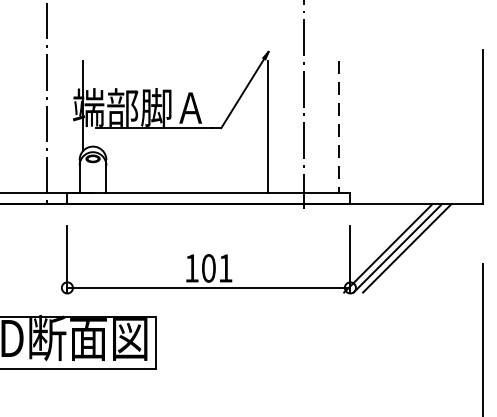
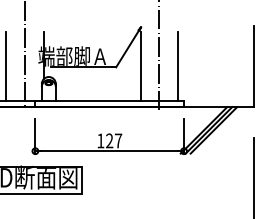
line: (12, 126) -> (6, 66), added
line: (339, 126) -> (178, 66), dashed -> solid
text: (218, 267) -> (114, 140), 101 -> 127

